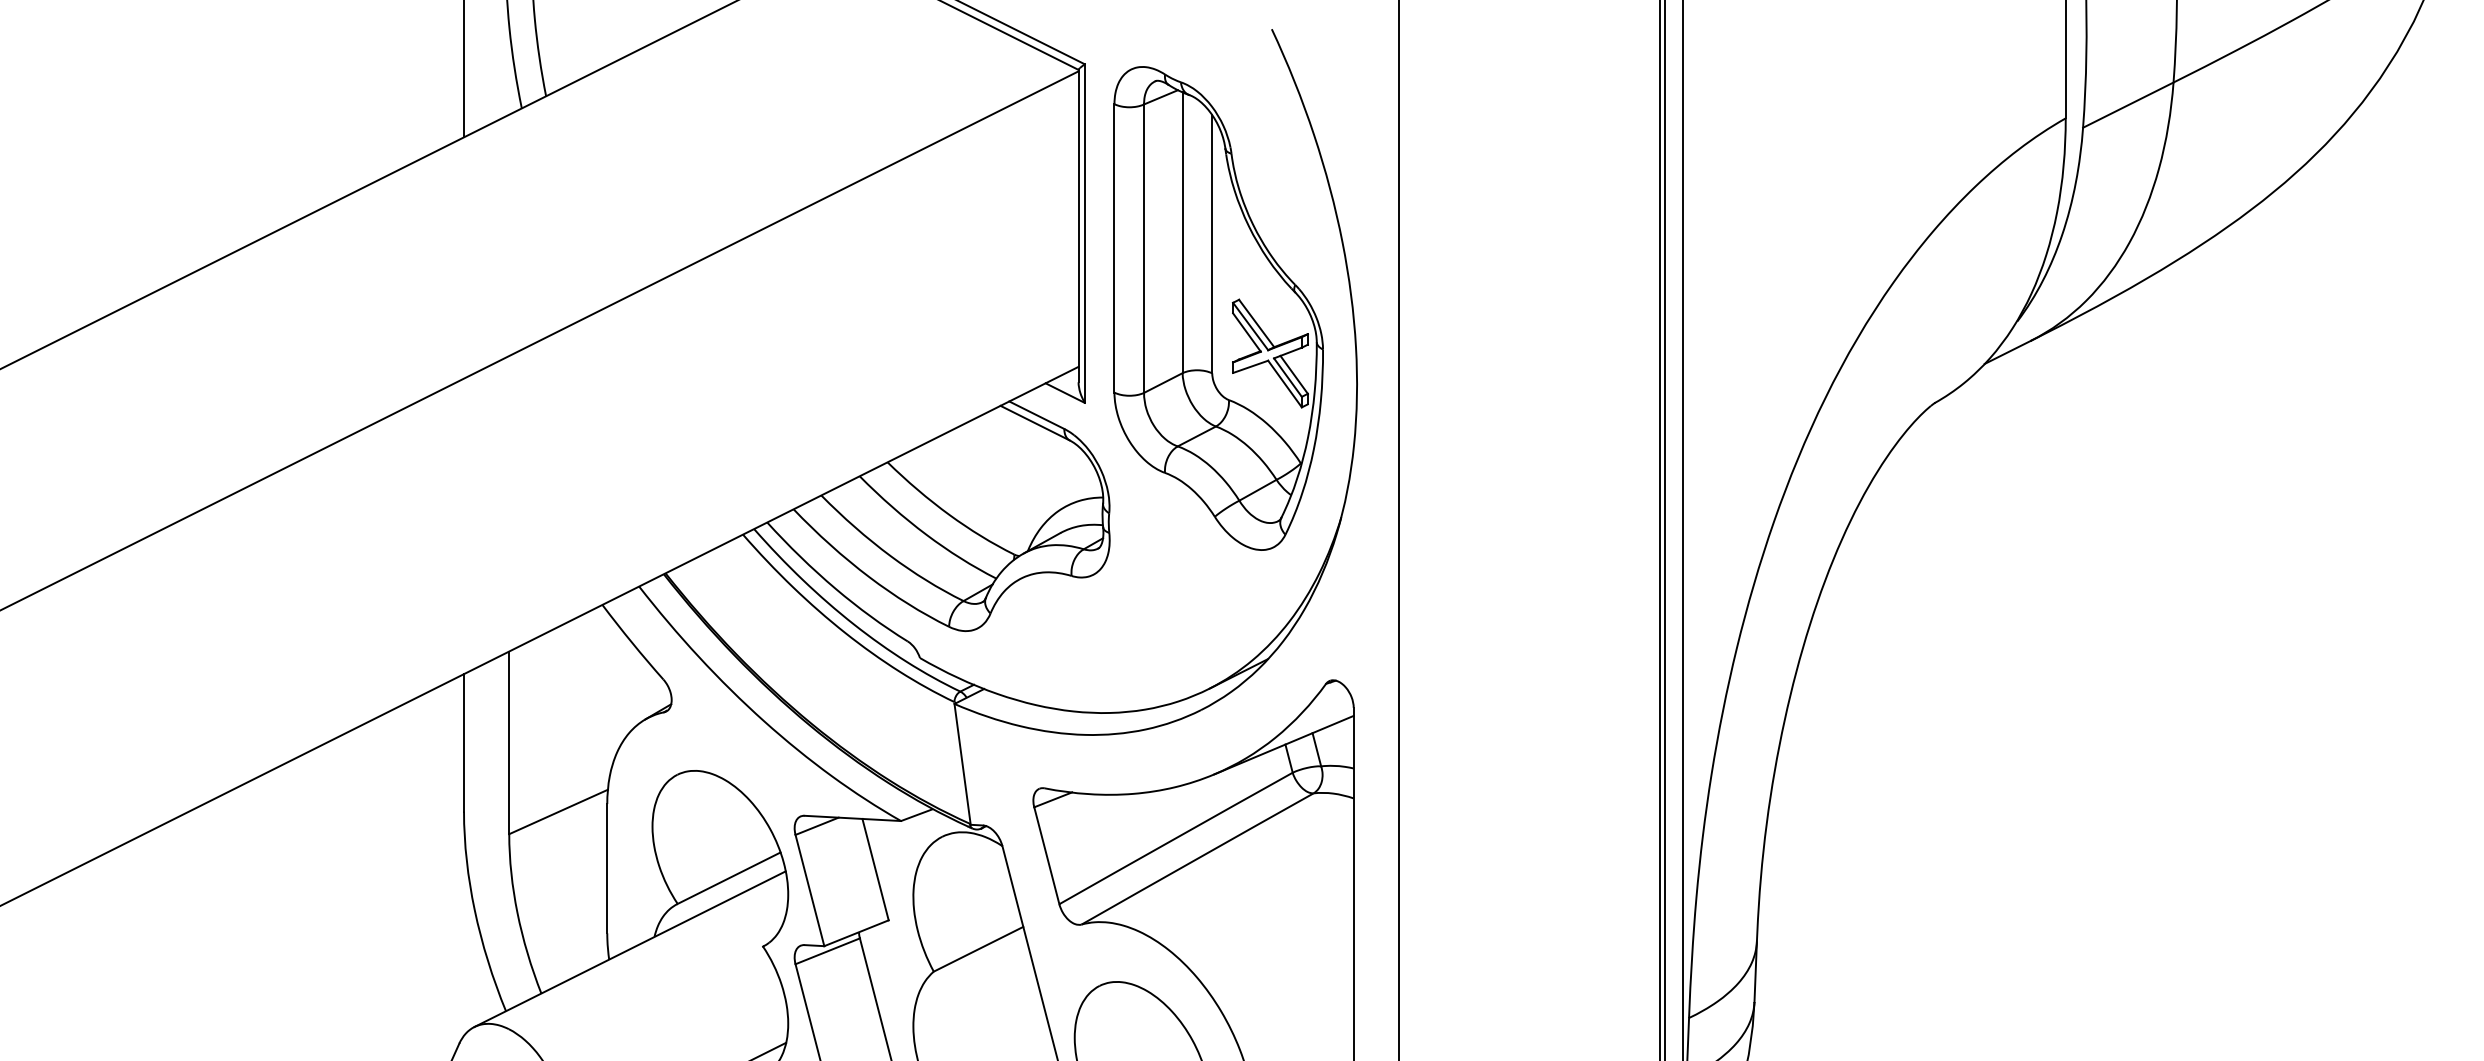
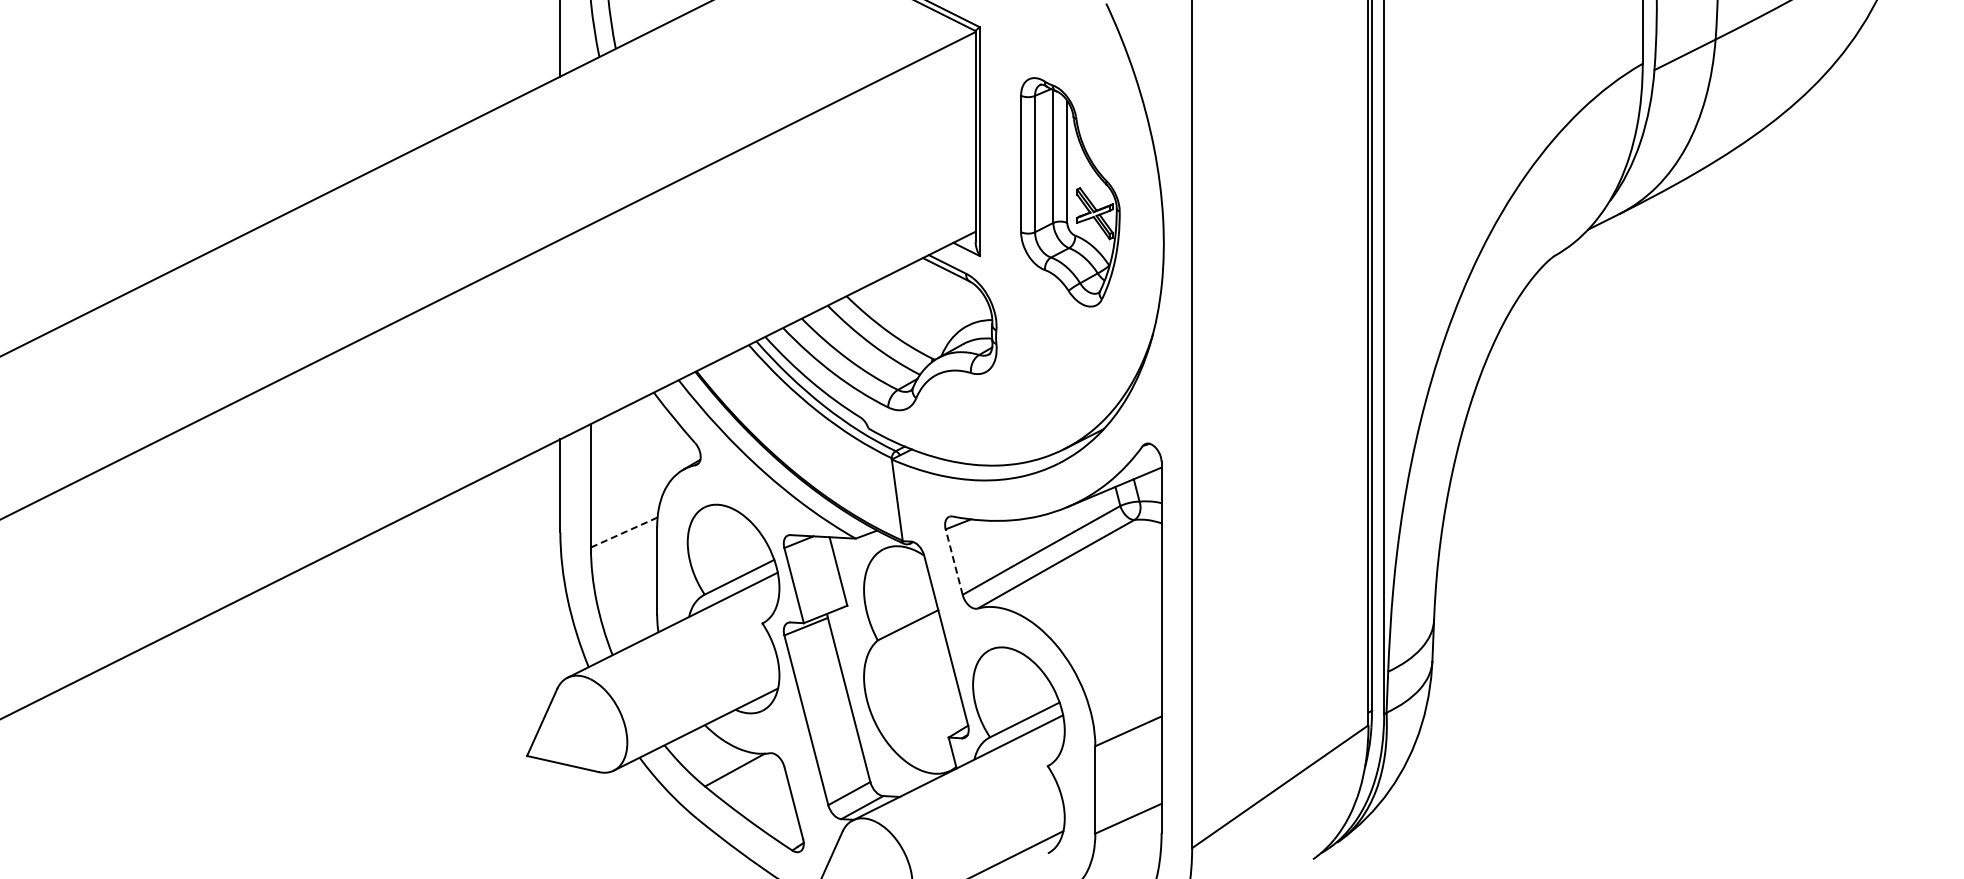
part: (1218, 308) -> (1070, 192), size x0.7
line: (558, 811) -> (624, 532), solid -> dashed
line: (1047, 856) -> (954, 562), solid -> dashed

